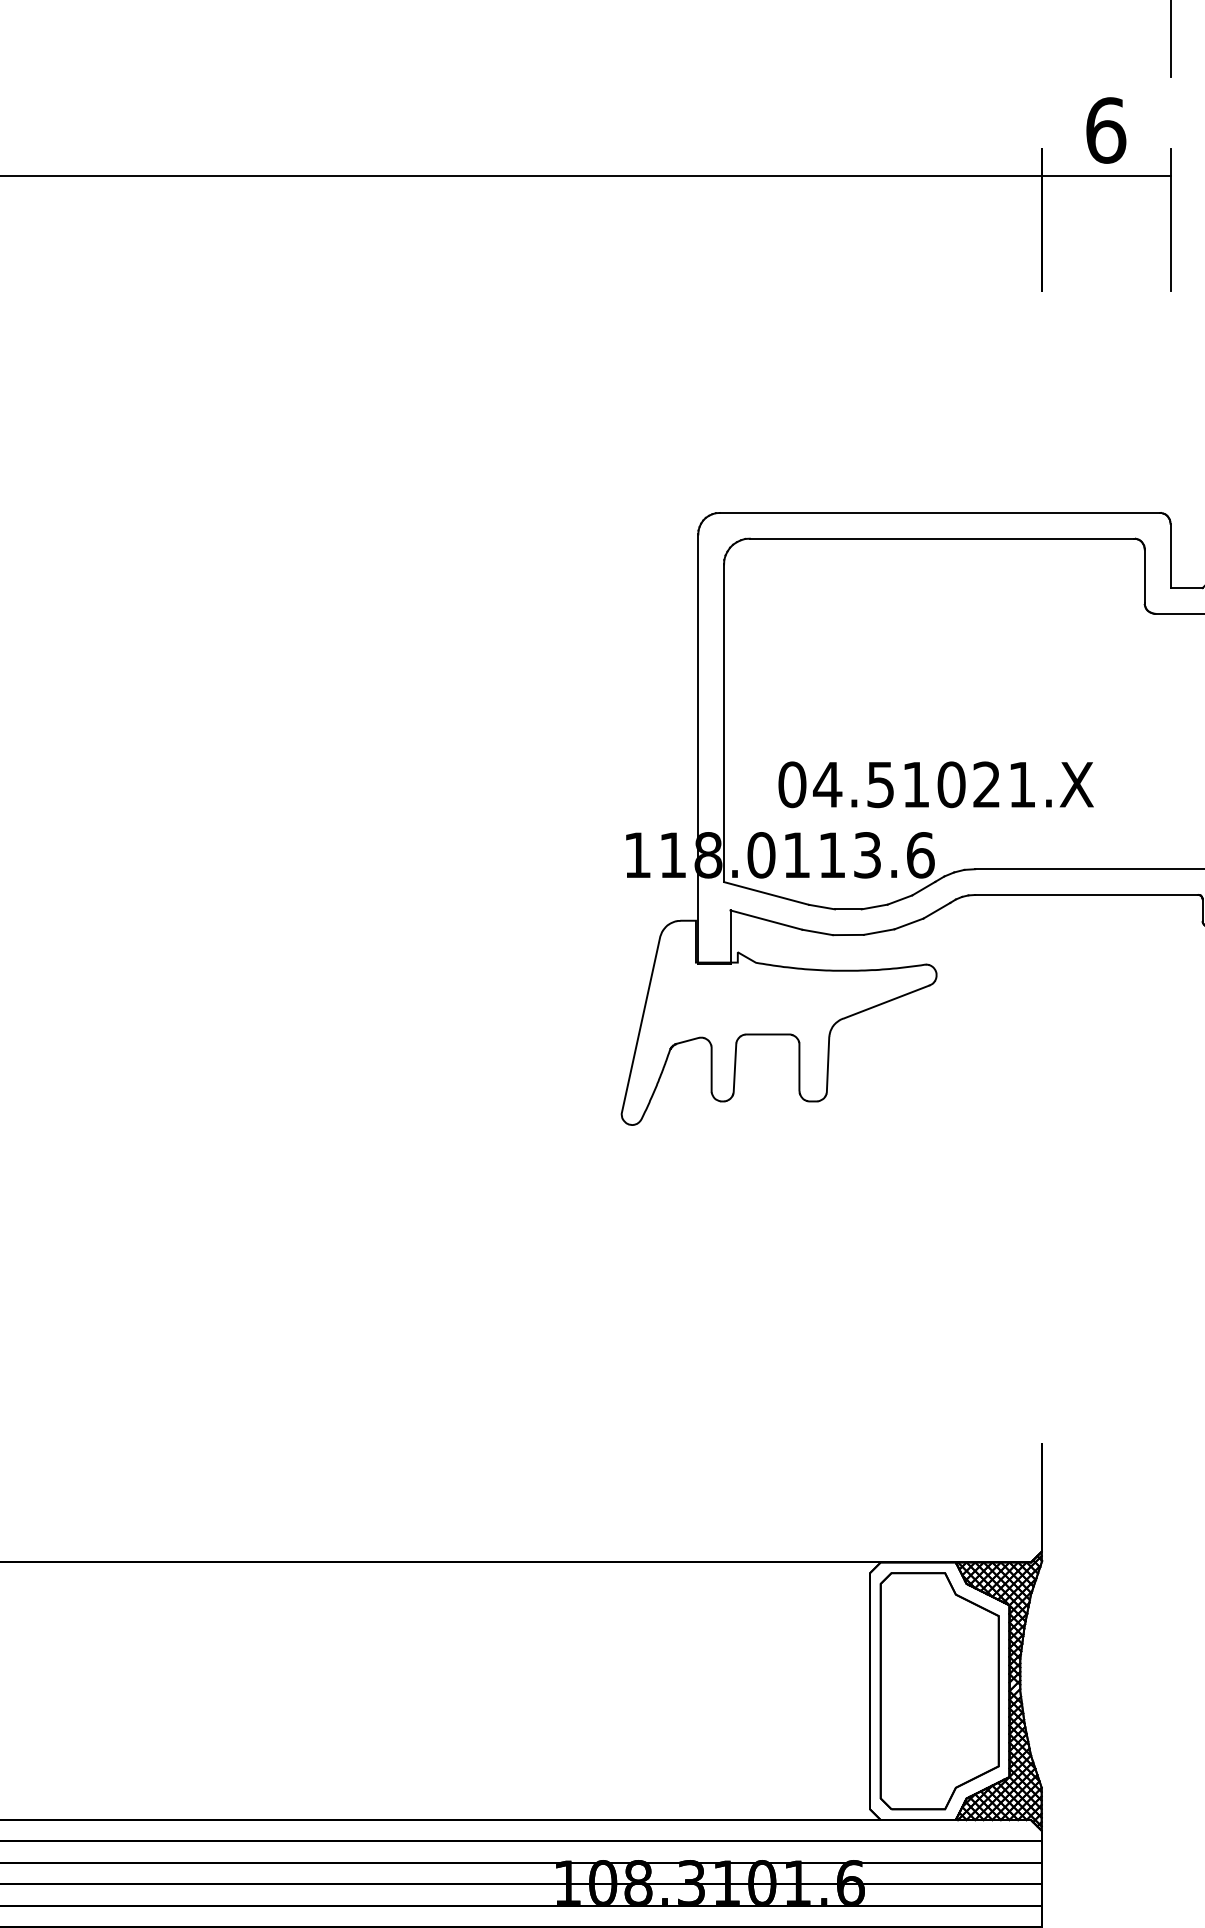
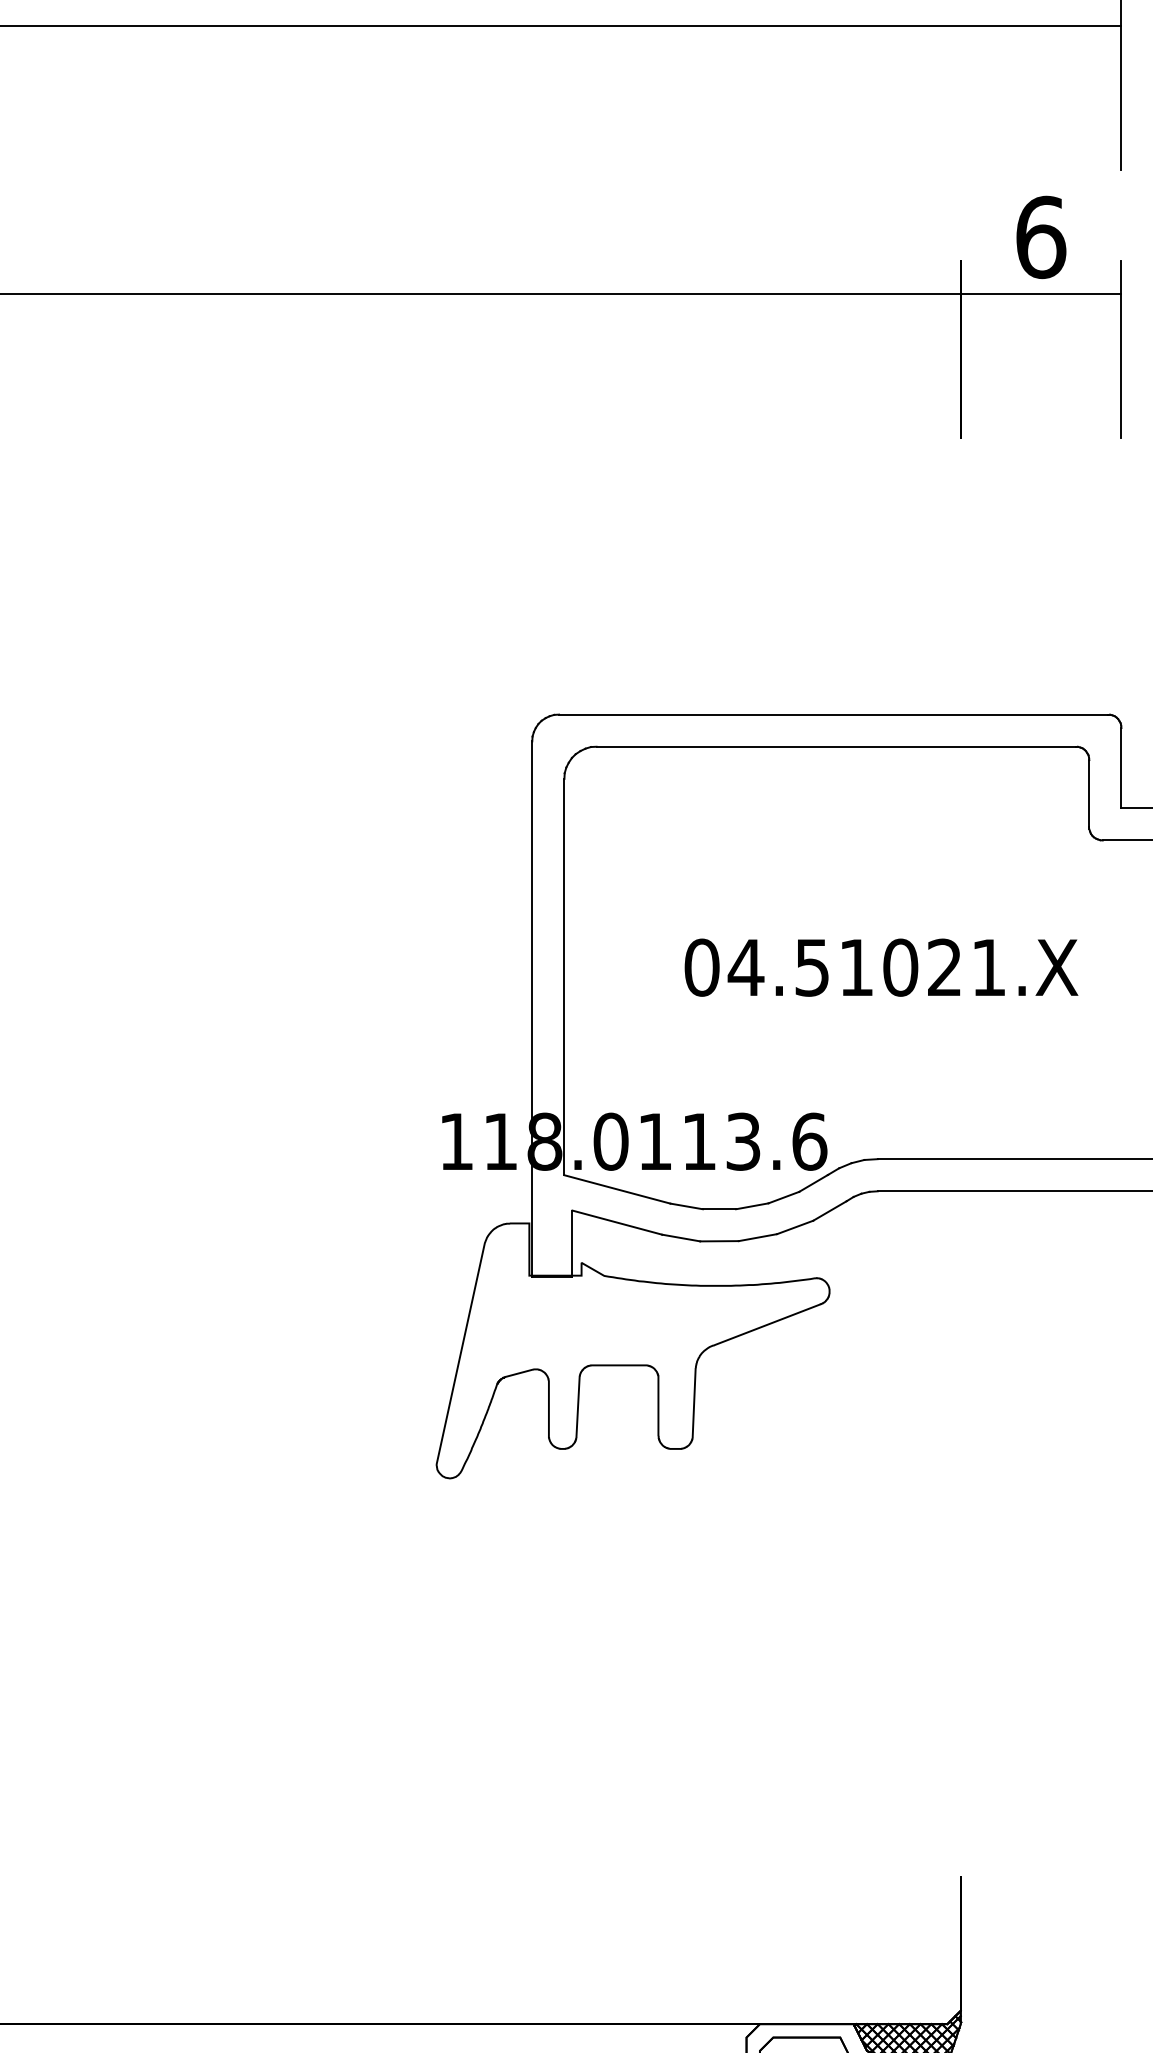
text: (935, 784) -> (880, 967), moved

